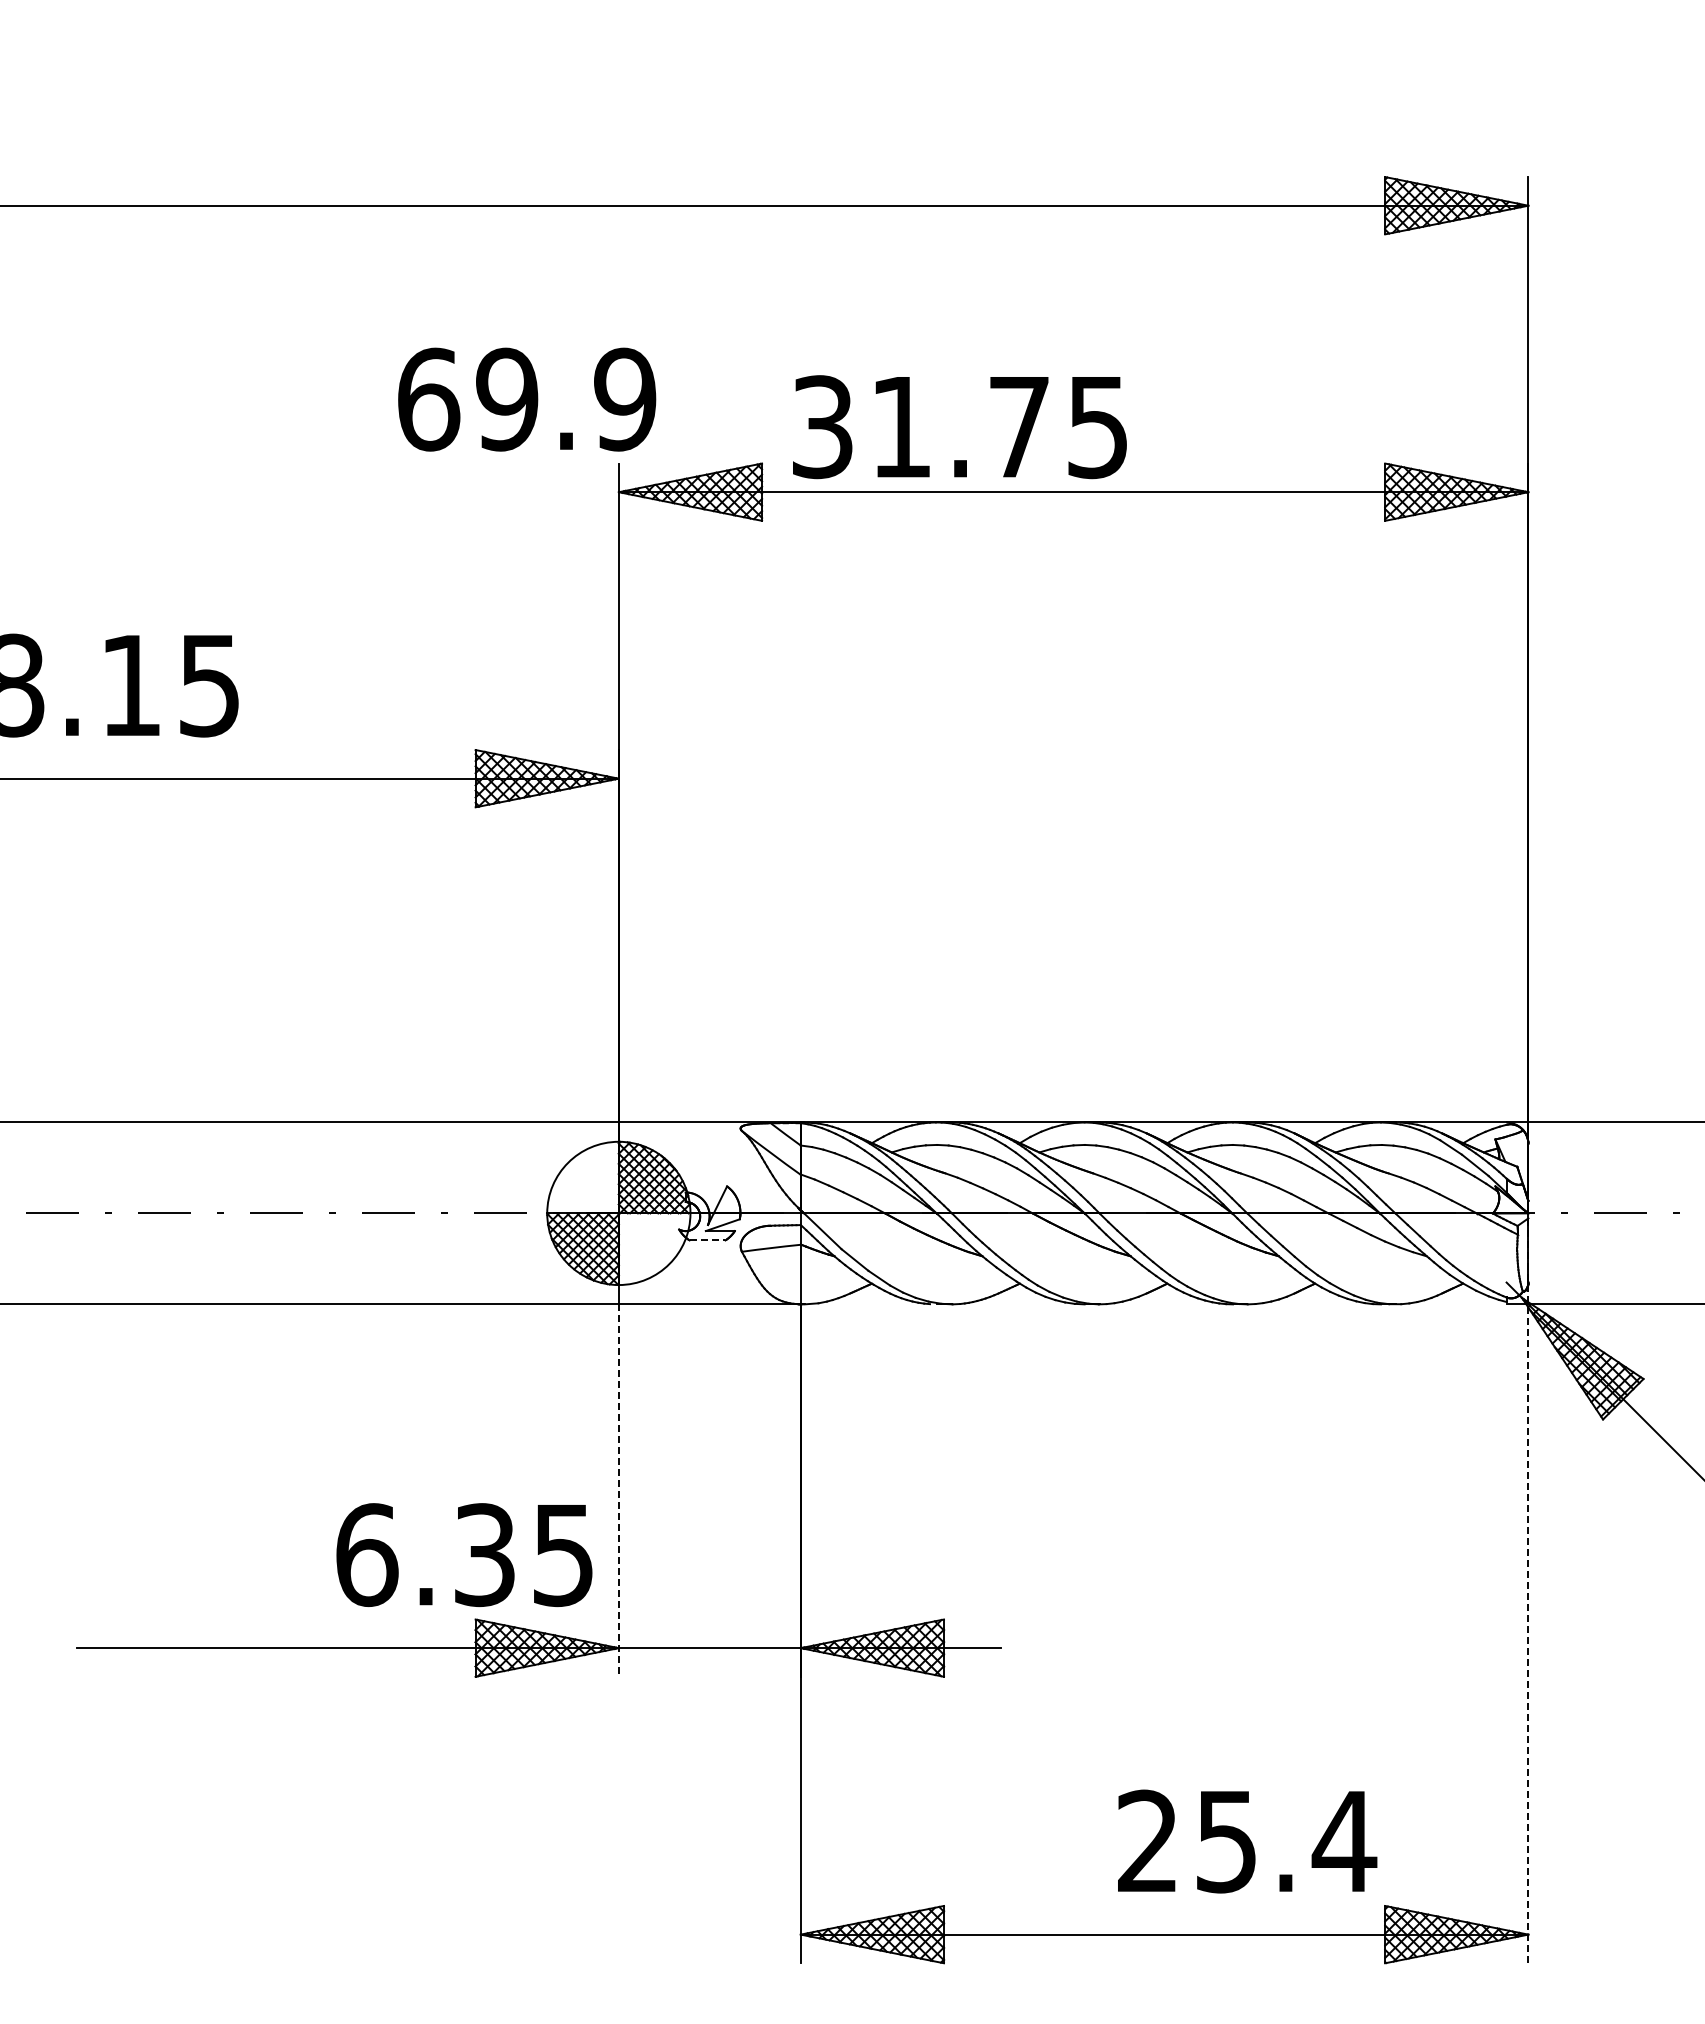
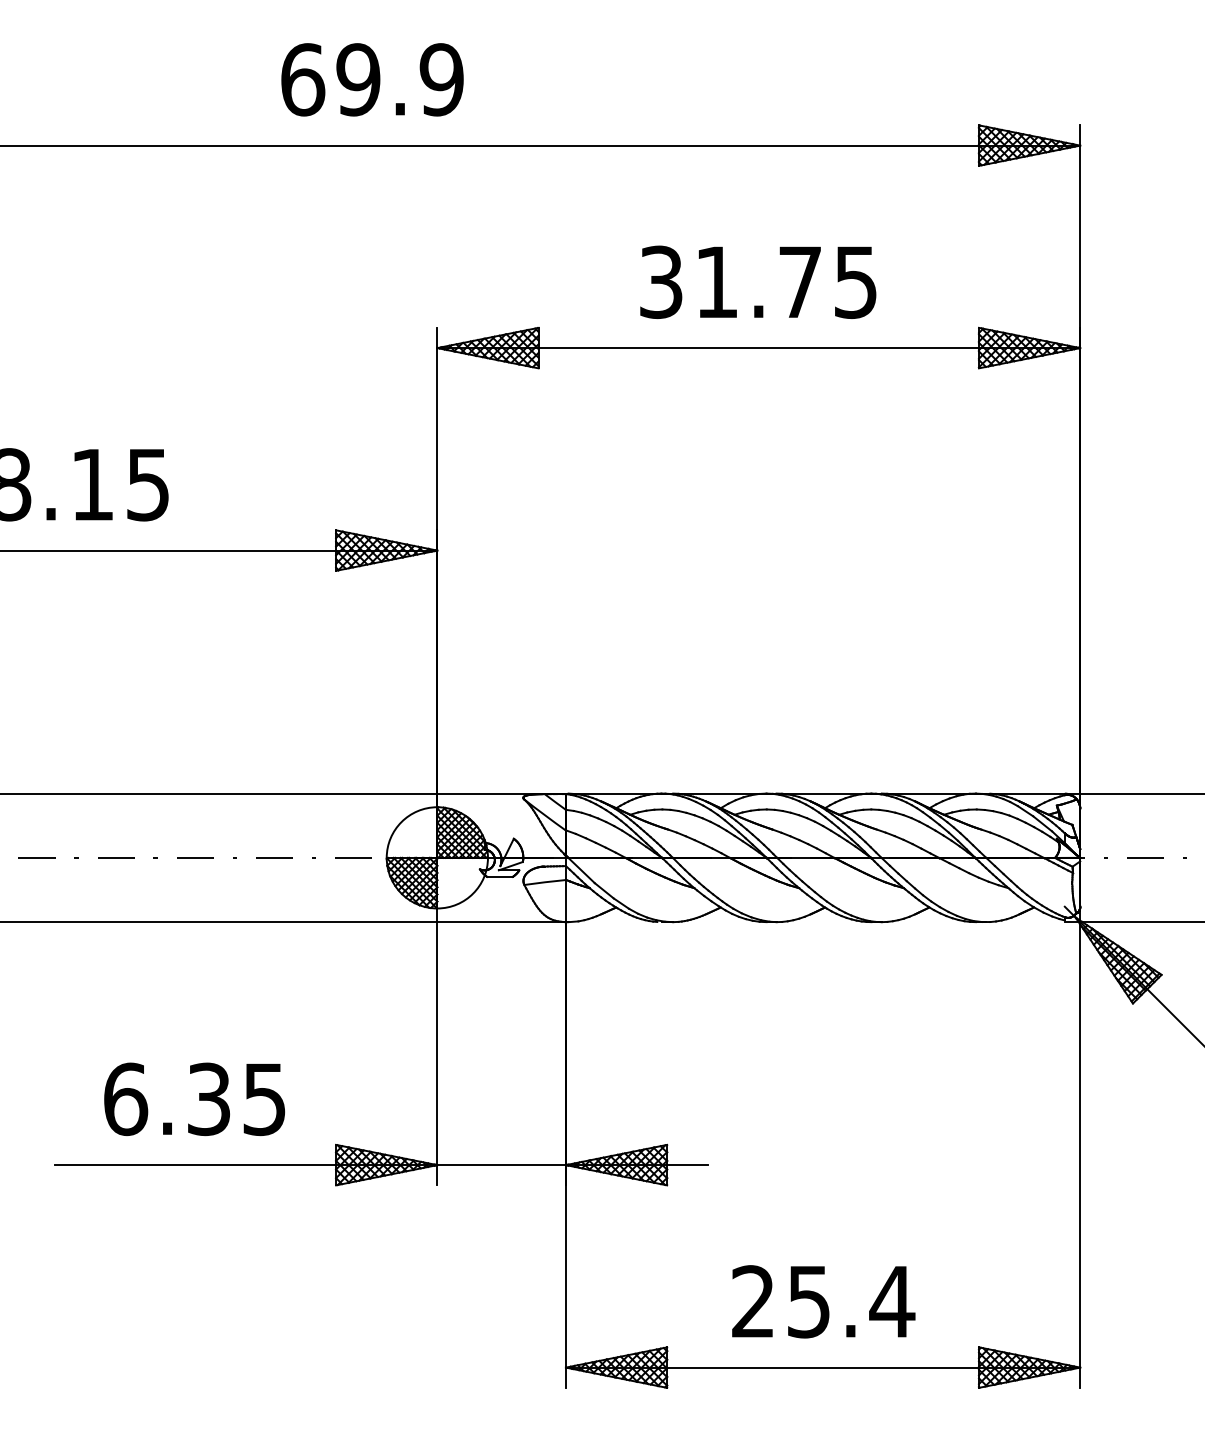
text: (527, 399) -> (372, 79), moved
text: (959, 427) -> (757, 282), moved
line: (707, 1240) -> (500, 877), dashed -> solid
line: (618, 1491) -> (437, 1054), dashed -> solid
text: (464, 1554) -> (194, 1098), moved
line: (1528, 1588) -> (1080, 1122), dashed -> solid
text: (1247, 1841) -> (823, 1301), moved

